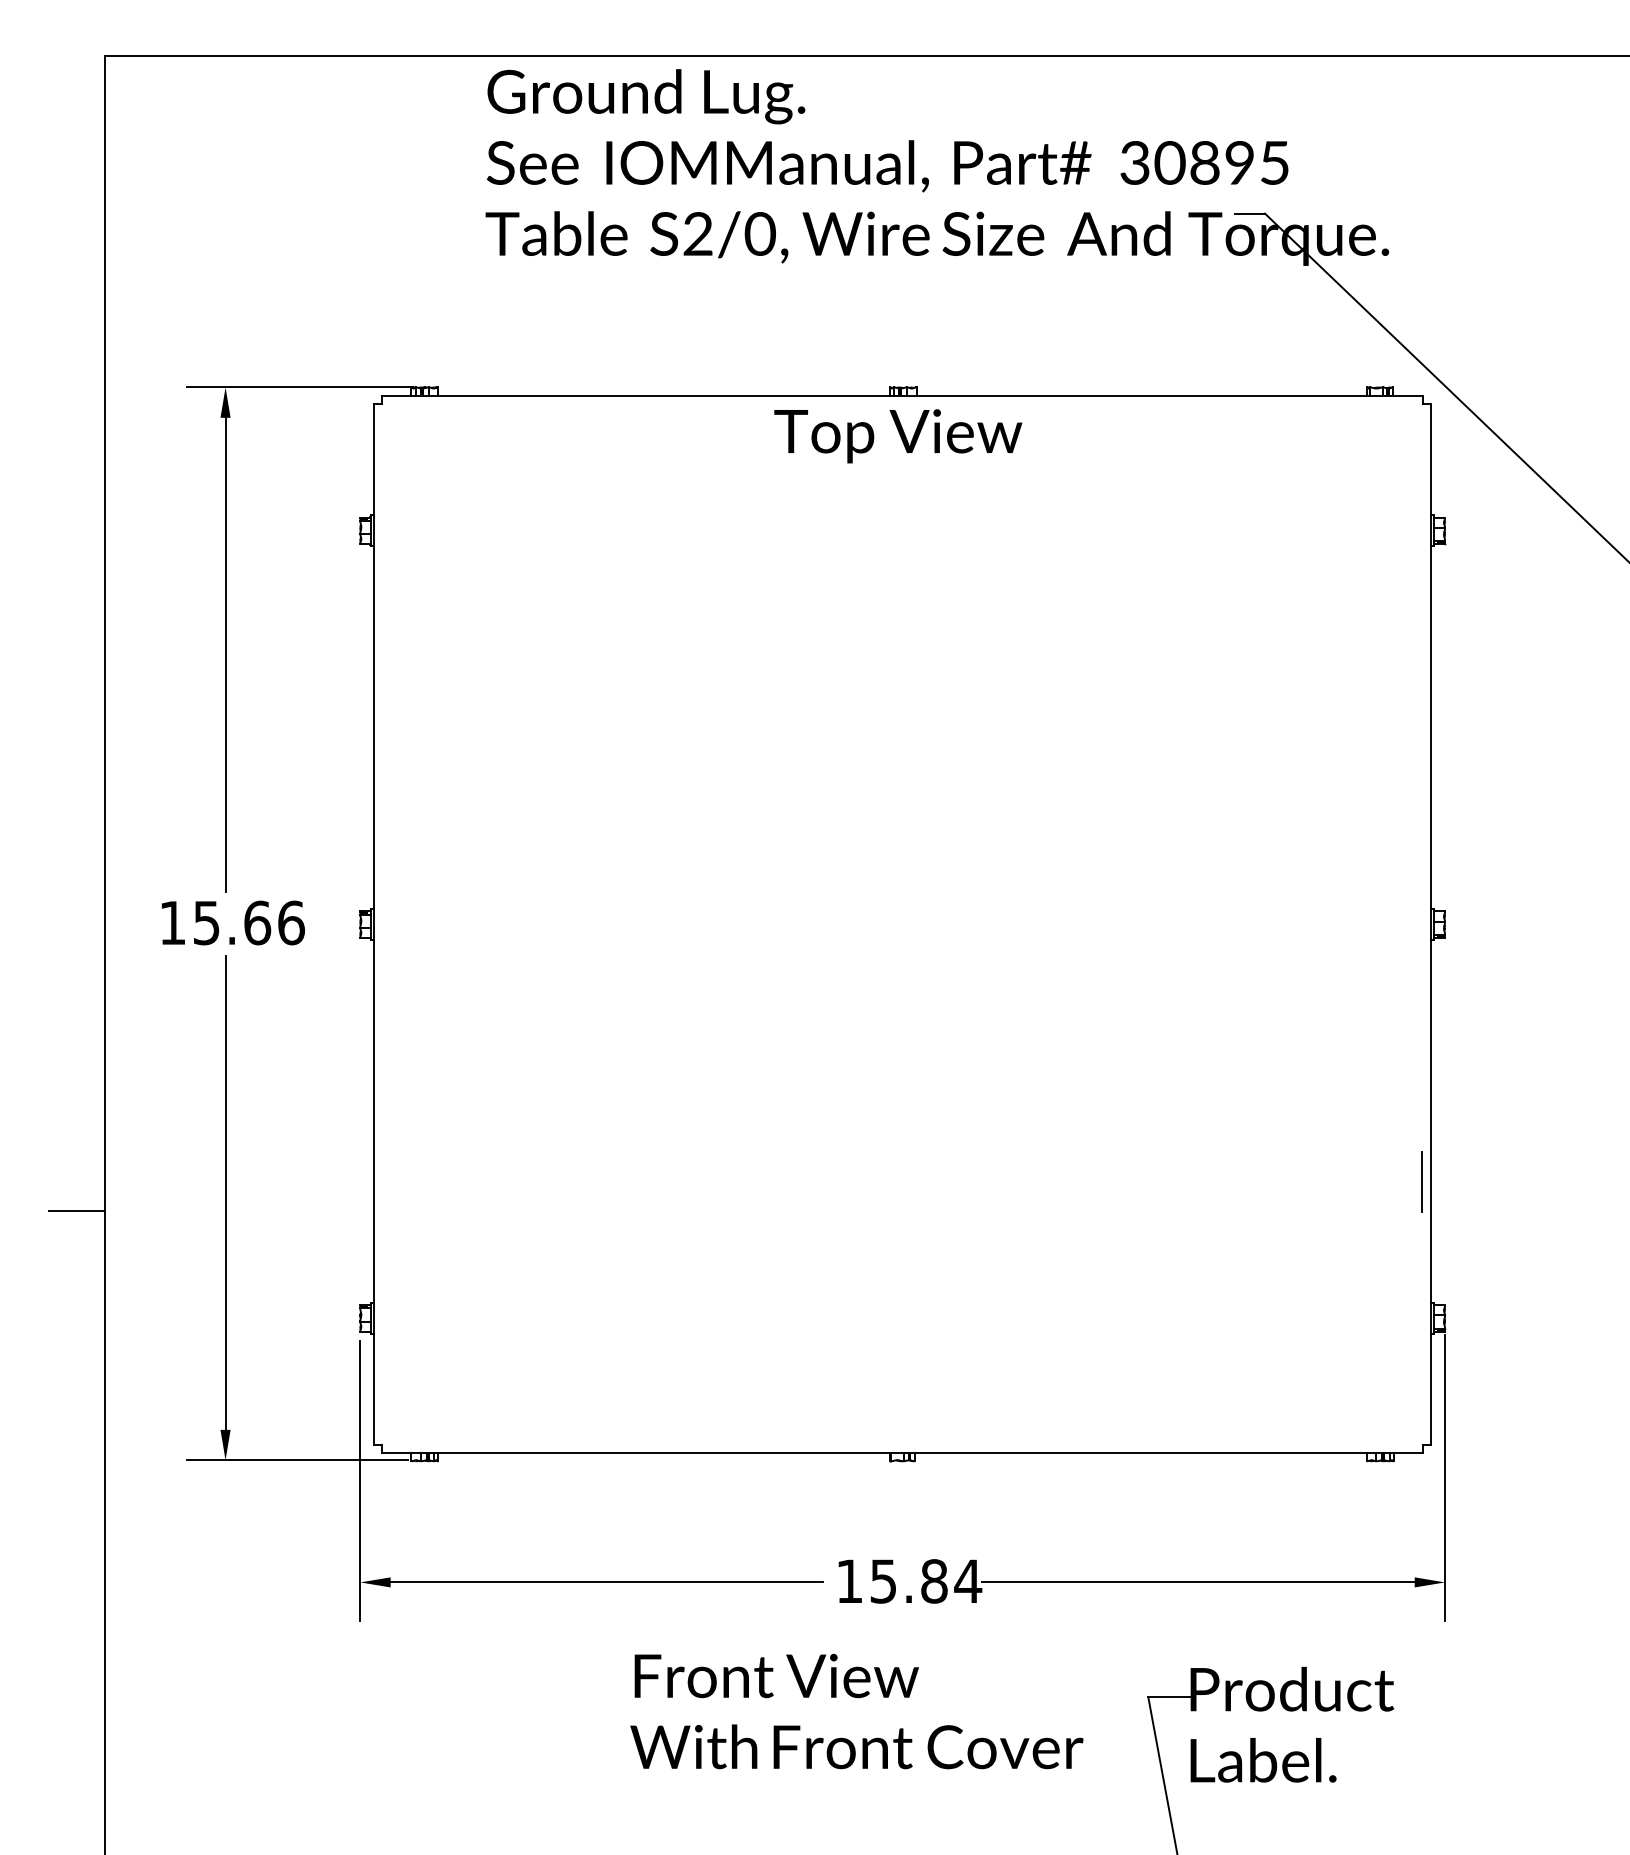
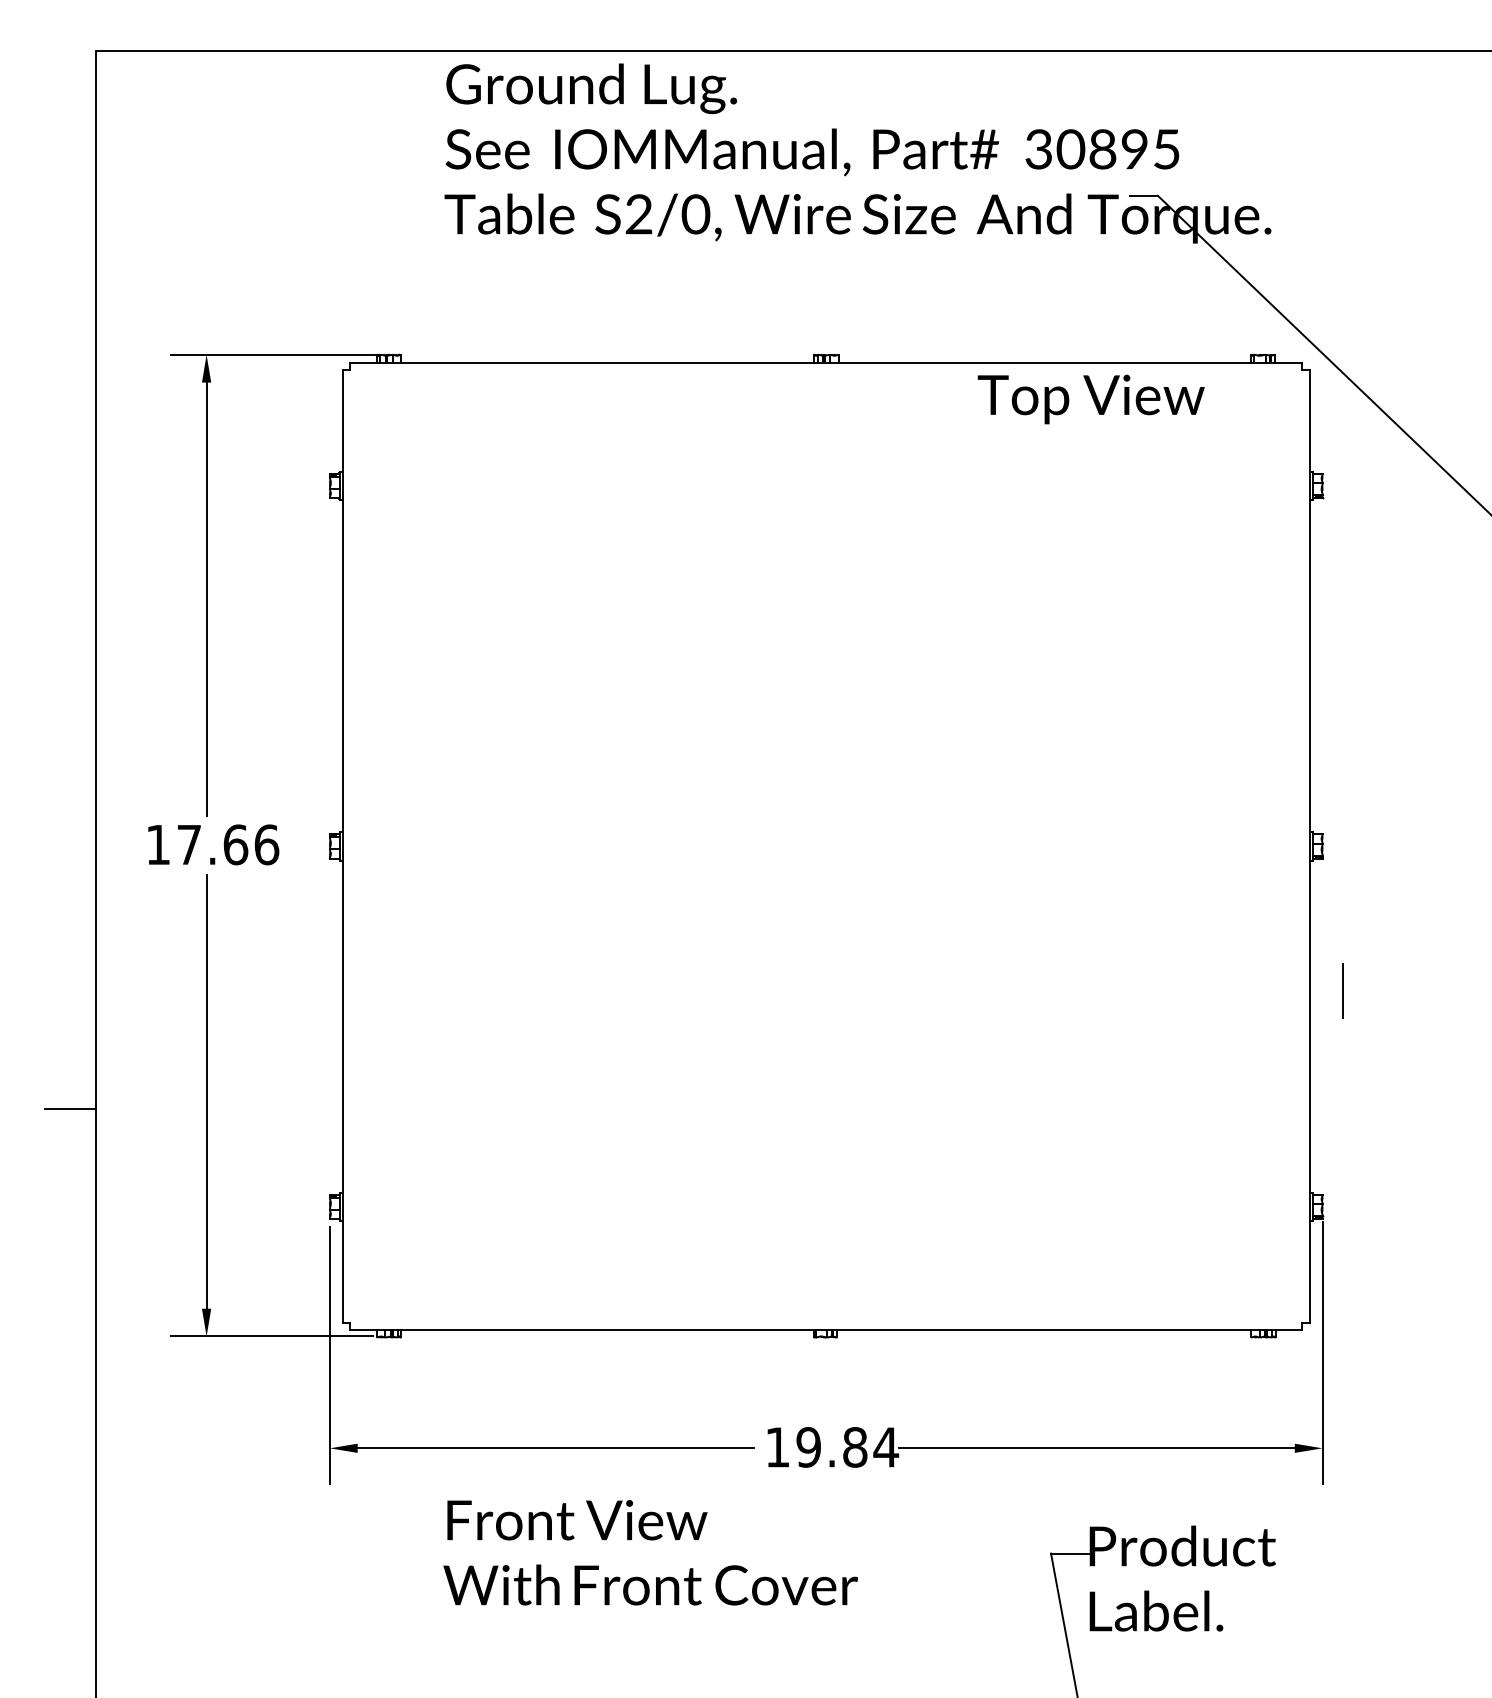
text: (898, 436) -> (1091, 399), moved
text: (206, 923) -> (189, 845), 15.66 -> 17.66
line: (1421, 1181) -> (1342, 990), moved
text: (883, 1581) -> (808, 1447), 15.84 -> 19.84
text: (856, 1711) -> (650, 1552), moved

